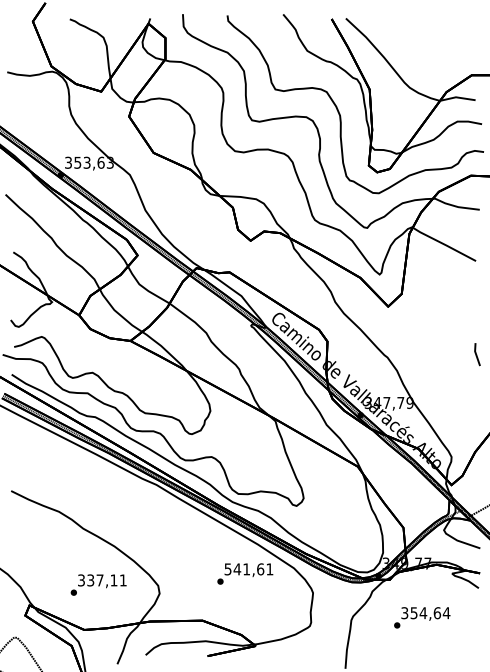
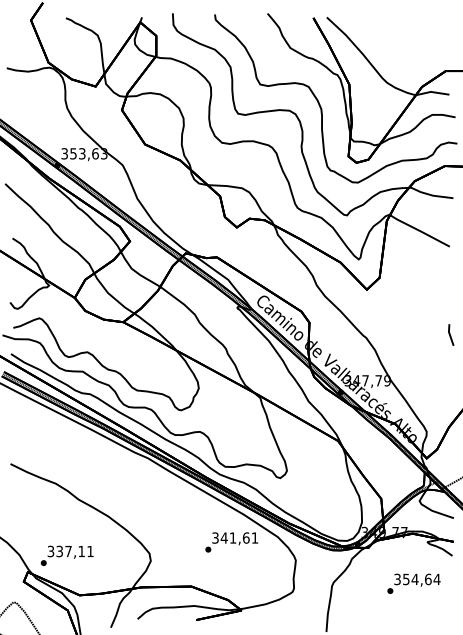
text: (228, 568) -> (215, 537), 541,61 -> 341,61
text: (97, 584) -> (66, 555), moved
text: (421, 617) -> (413, 583), moved

